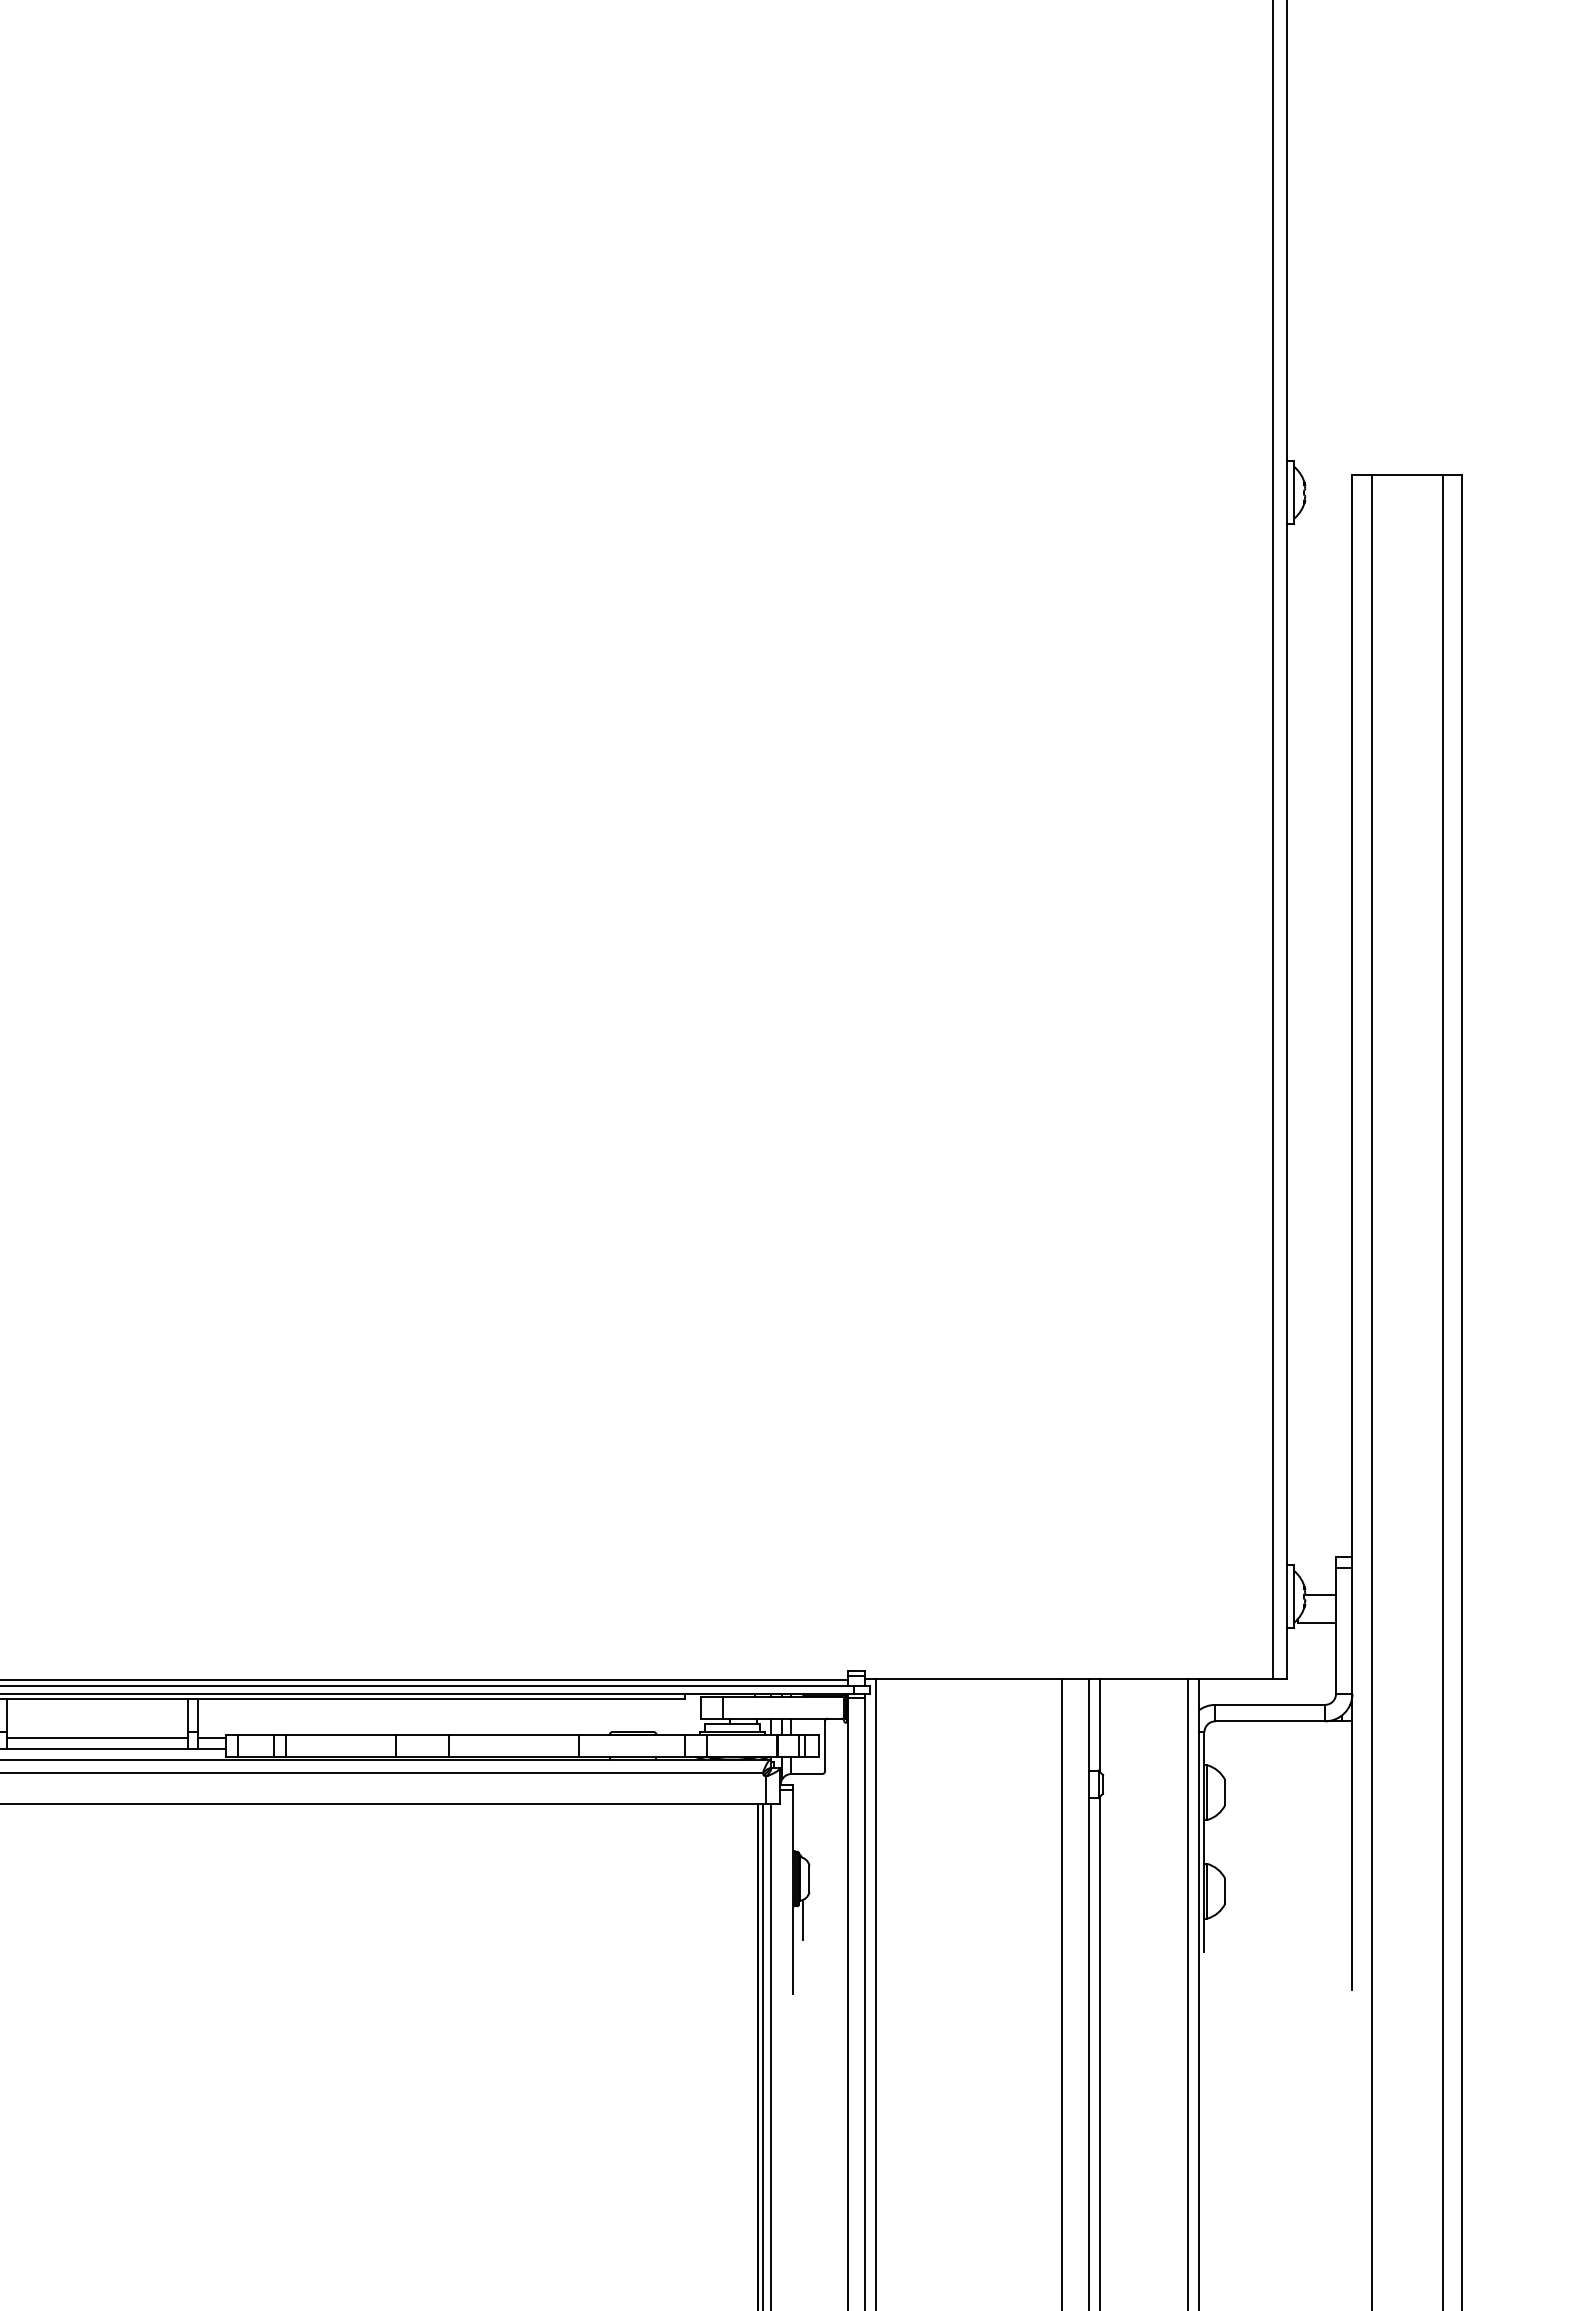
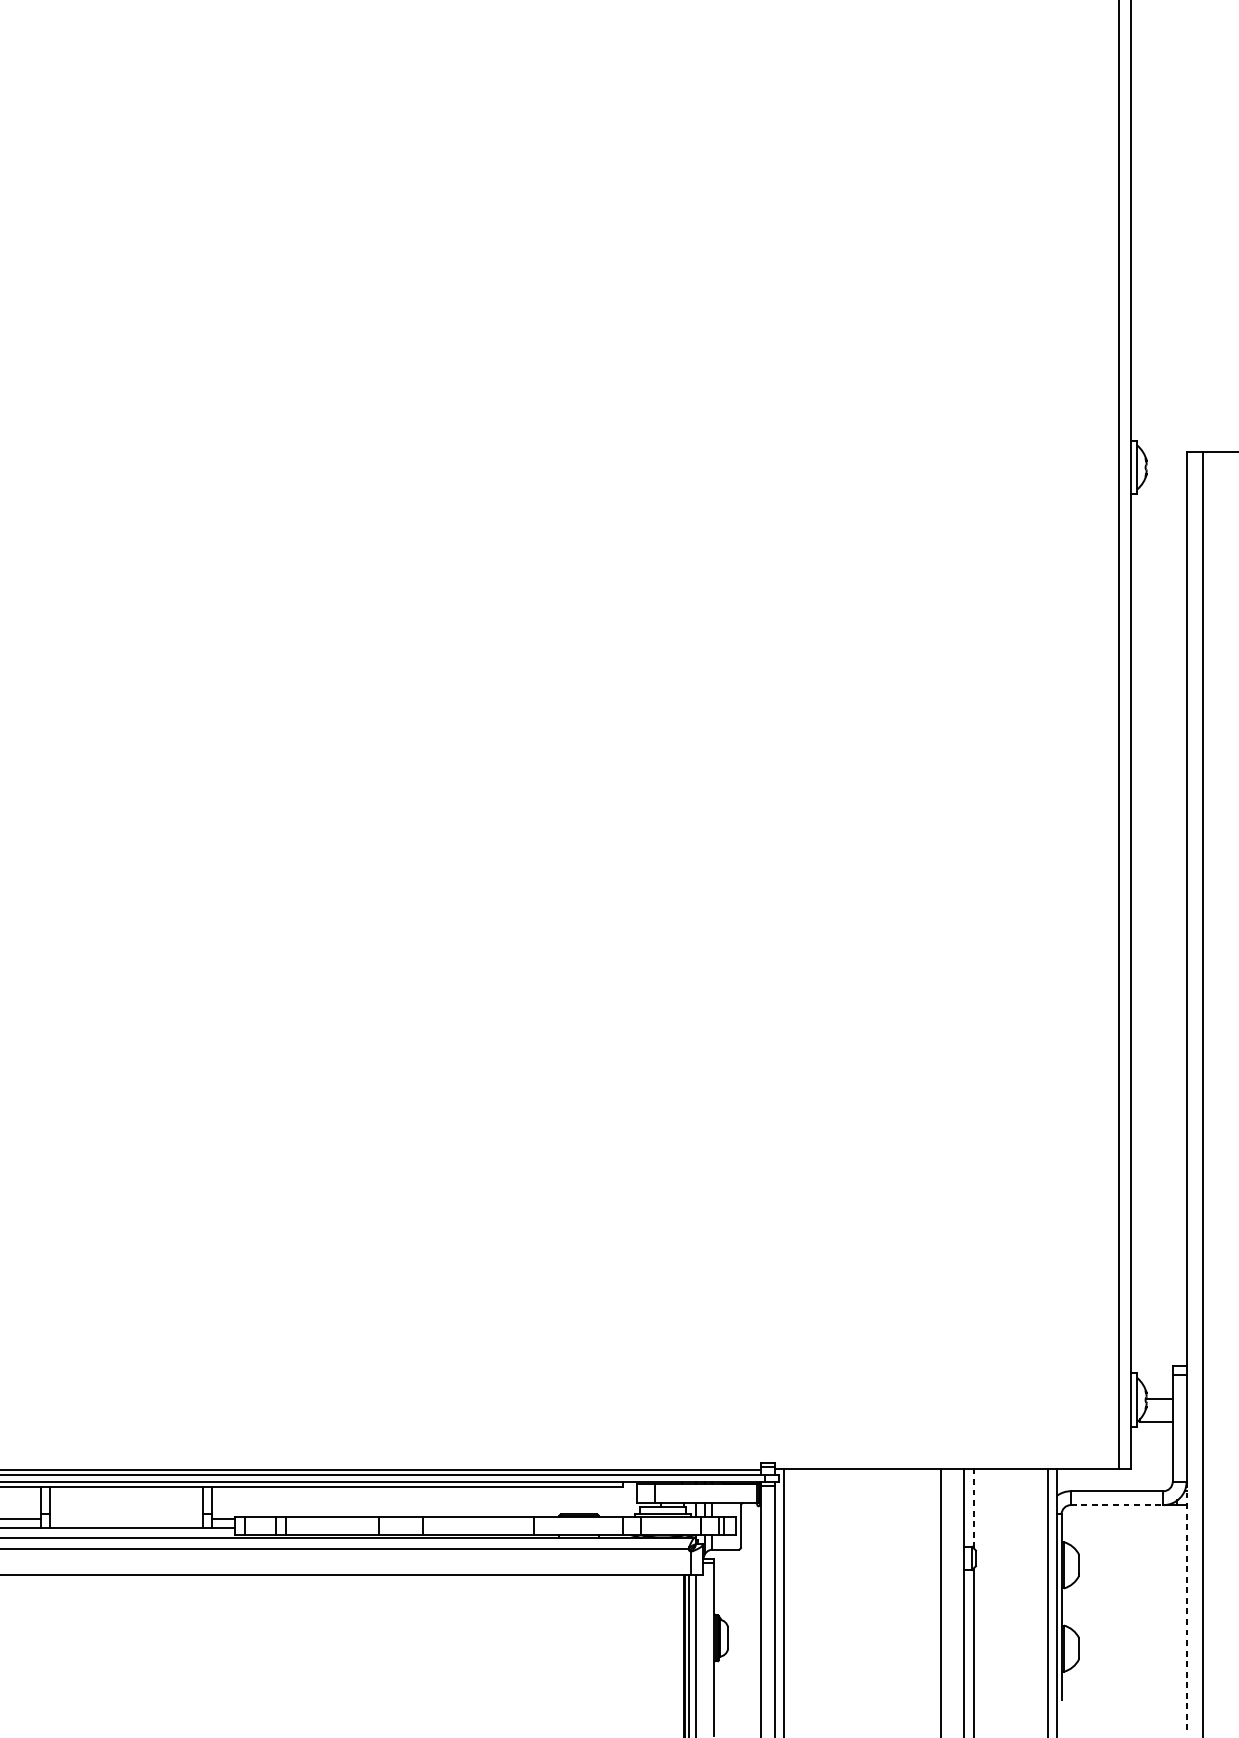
line: (1270, 1721) -> (1117, 1505), solid -> dashed
line: (1100, 1725) -> (973, 1508), solid -> dashed
line: (96, 1737) -> (125, 1518), removed
line: (1352, 1842) -> (1186, 1607), solid -> dashed
line: (802, 1920) -> (722, 1673), removed

